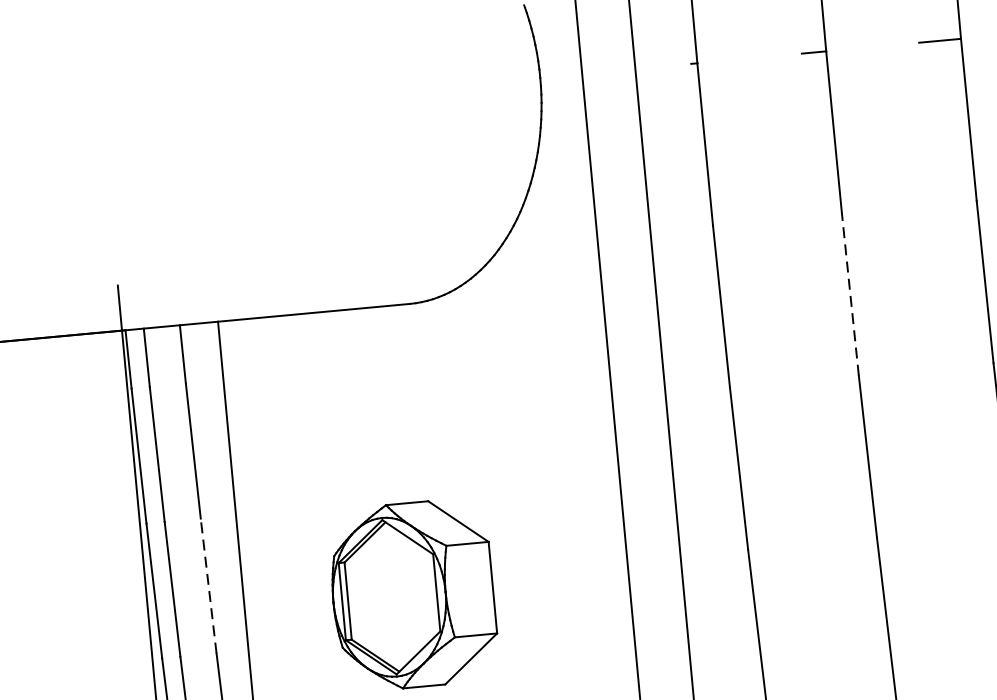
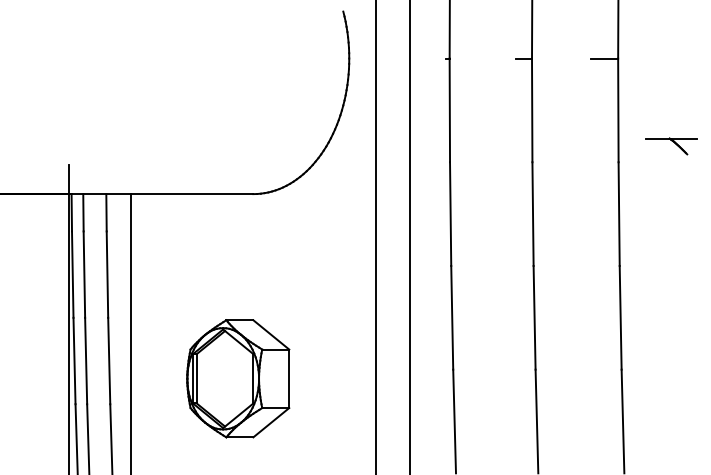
line: (851, 295) -> (533, 214), dashed -> solid
line: (208, 585) -> (109, 360), dashed -> solid

